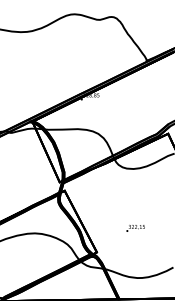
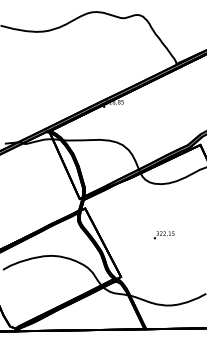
text: (135, 228) -> (163, 235), moved

